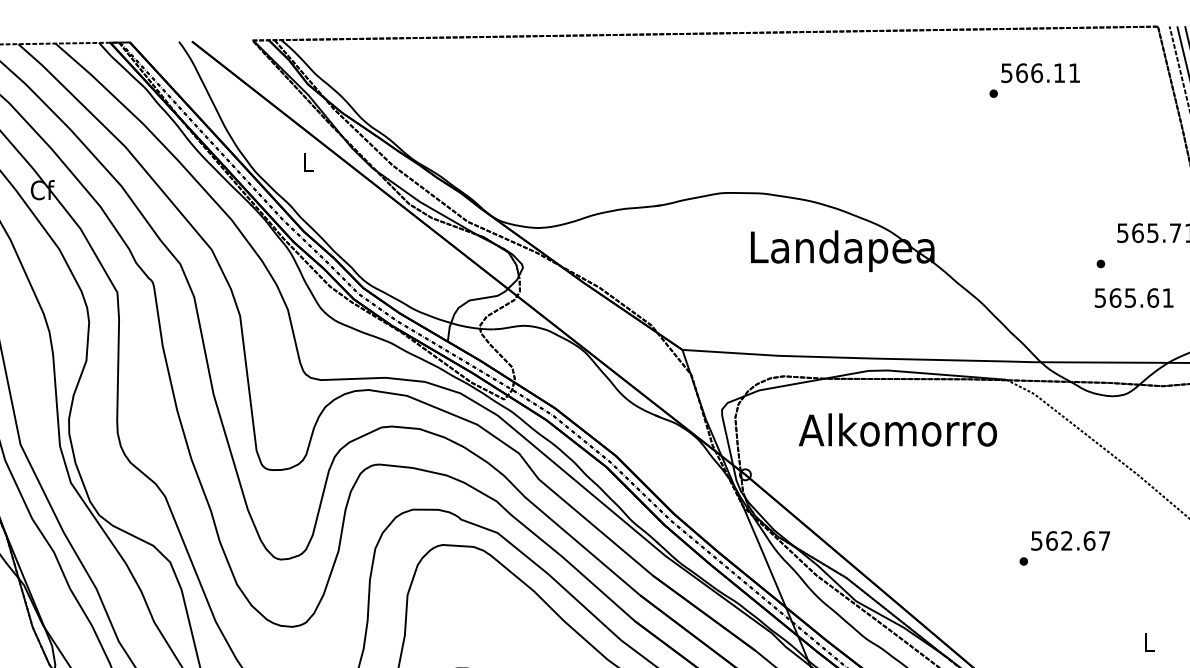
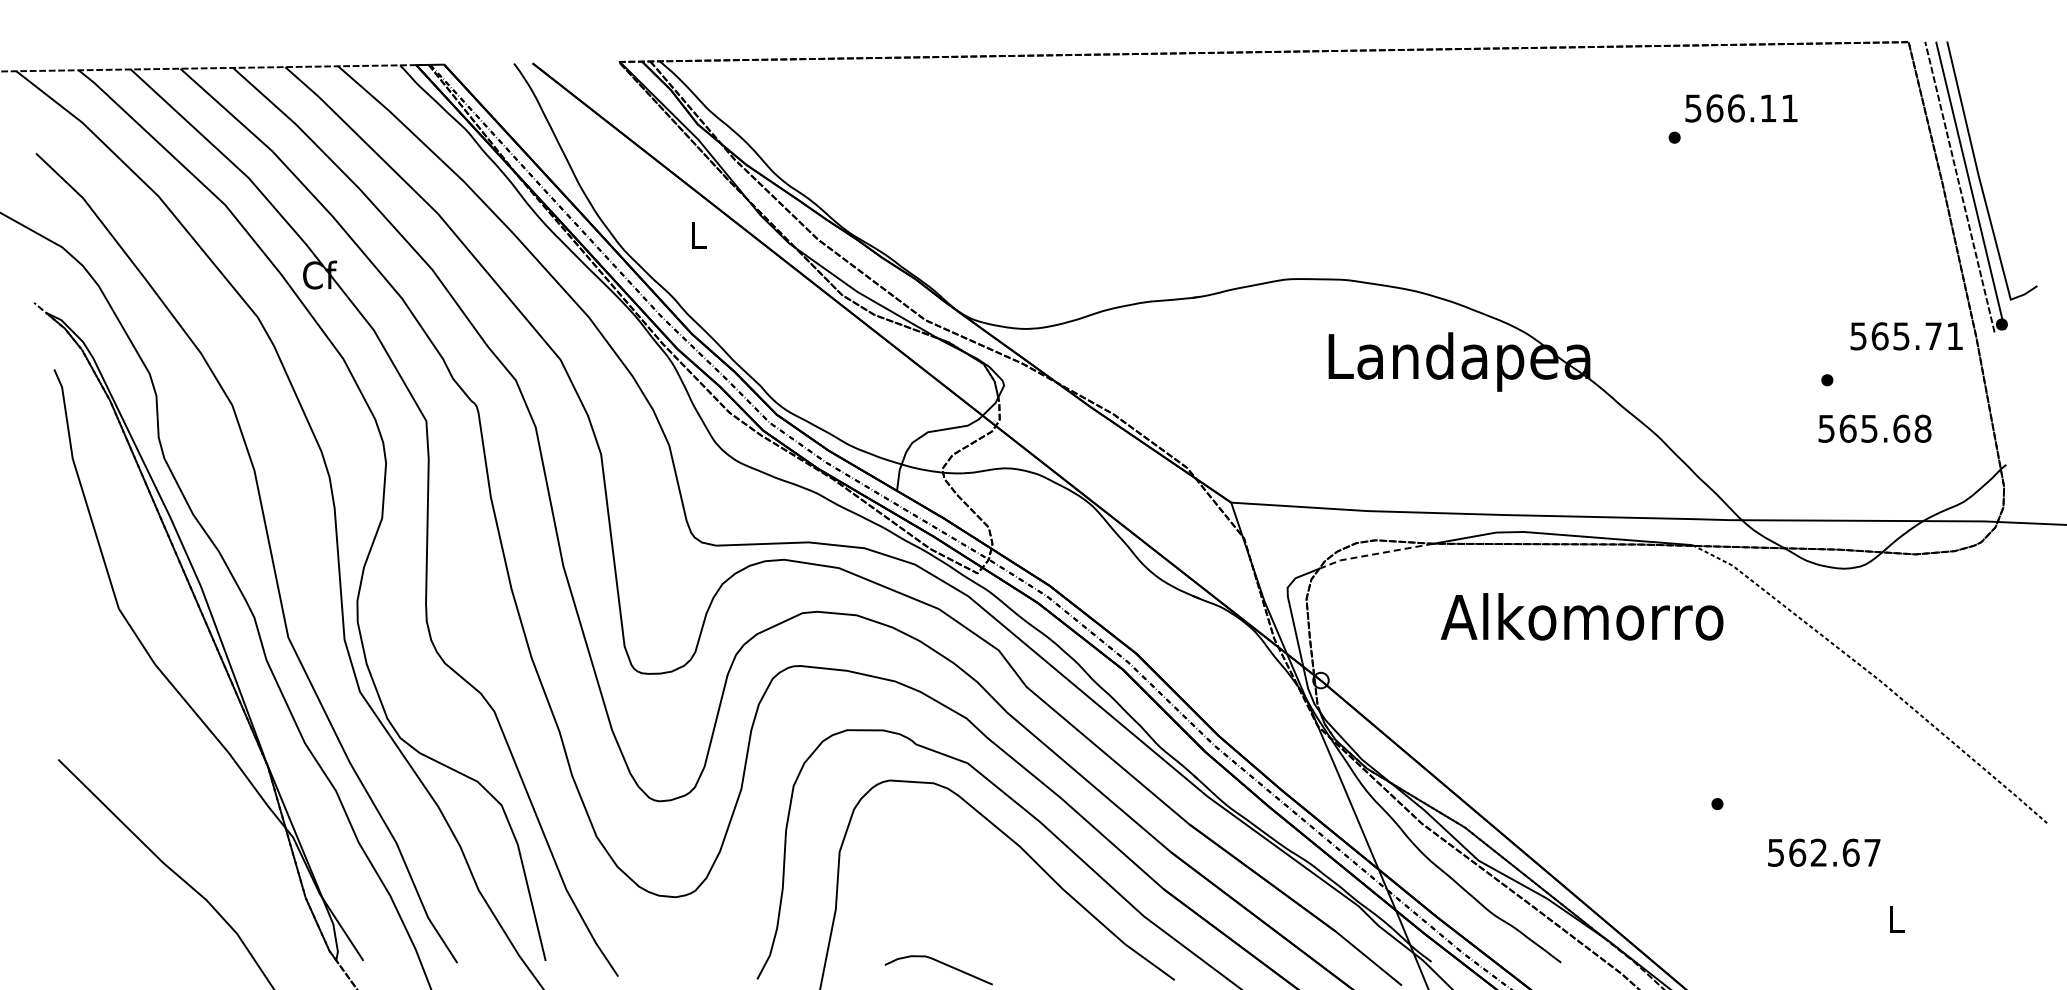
text: (1167, 297) -> (1922, 428), 565.61 -> 565.68
line: (783, 386) -> (1375, 554), solid -> dashed
text: (897, 429) -> (1581, 616), moved
text: (1070, 540) -> (1824, 852), moved

